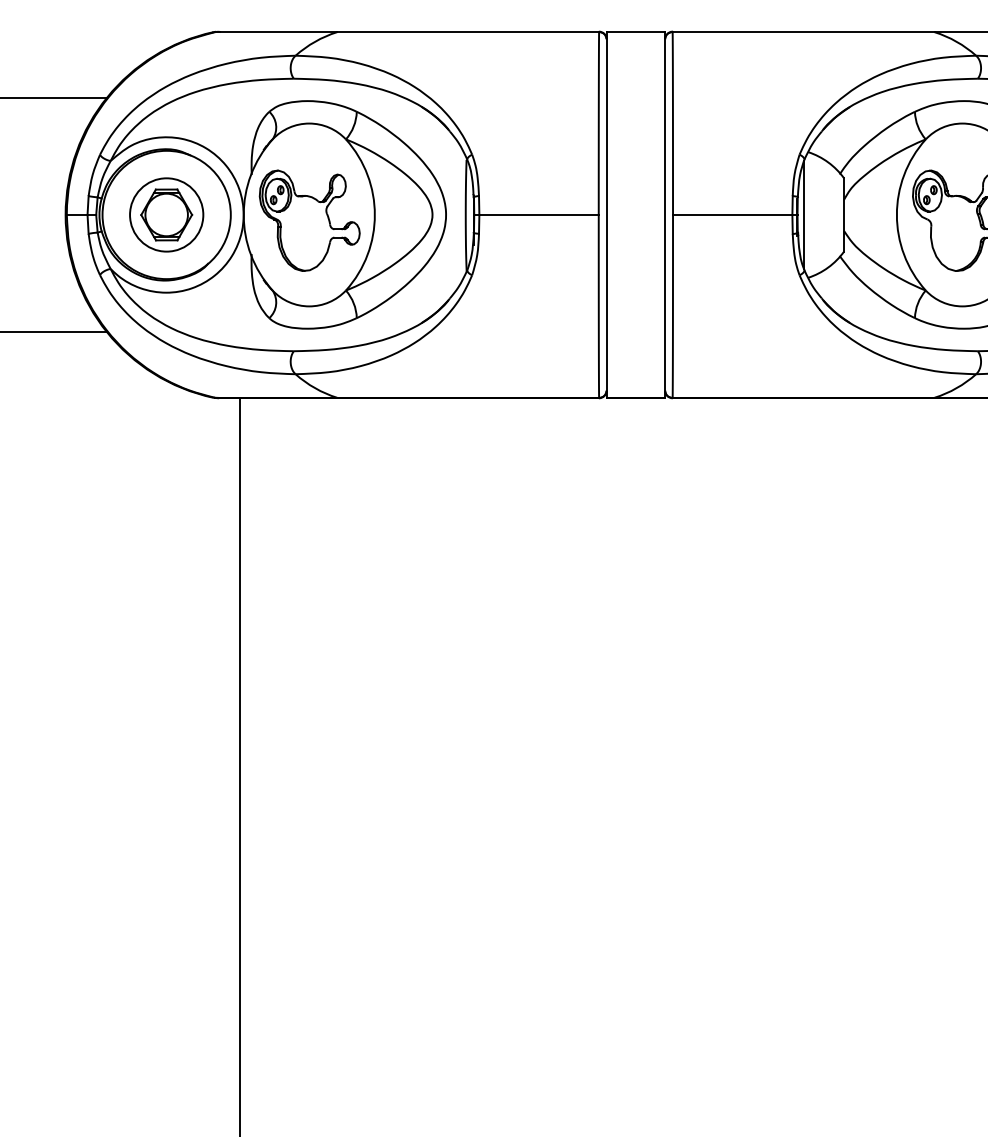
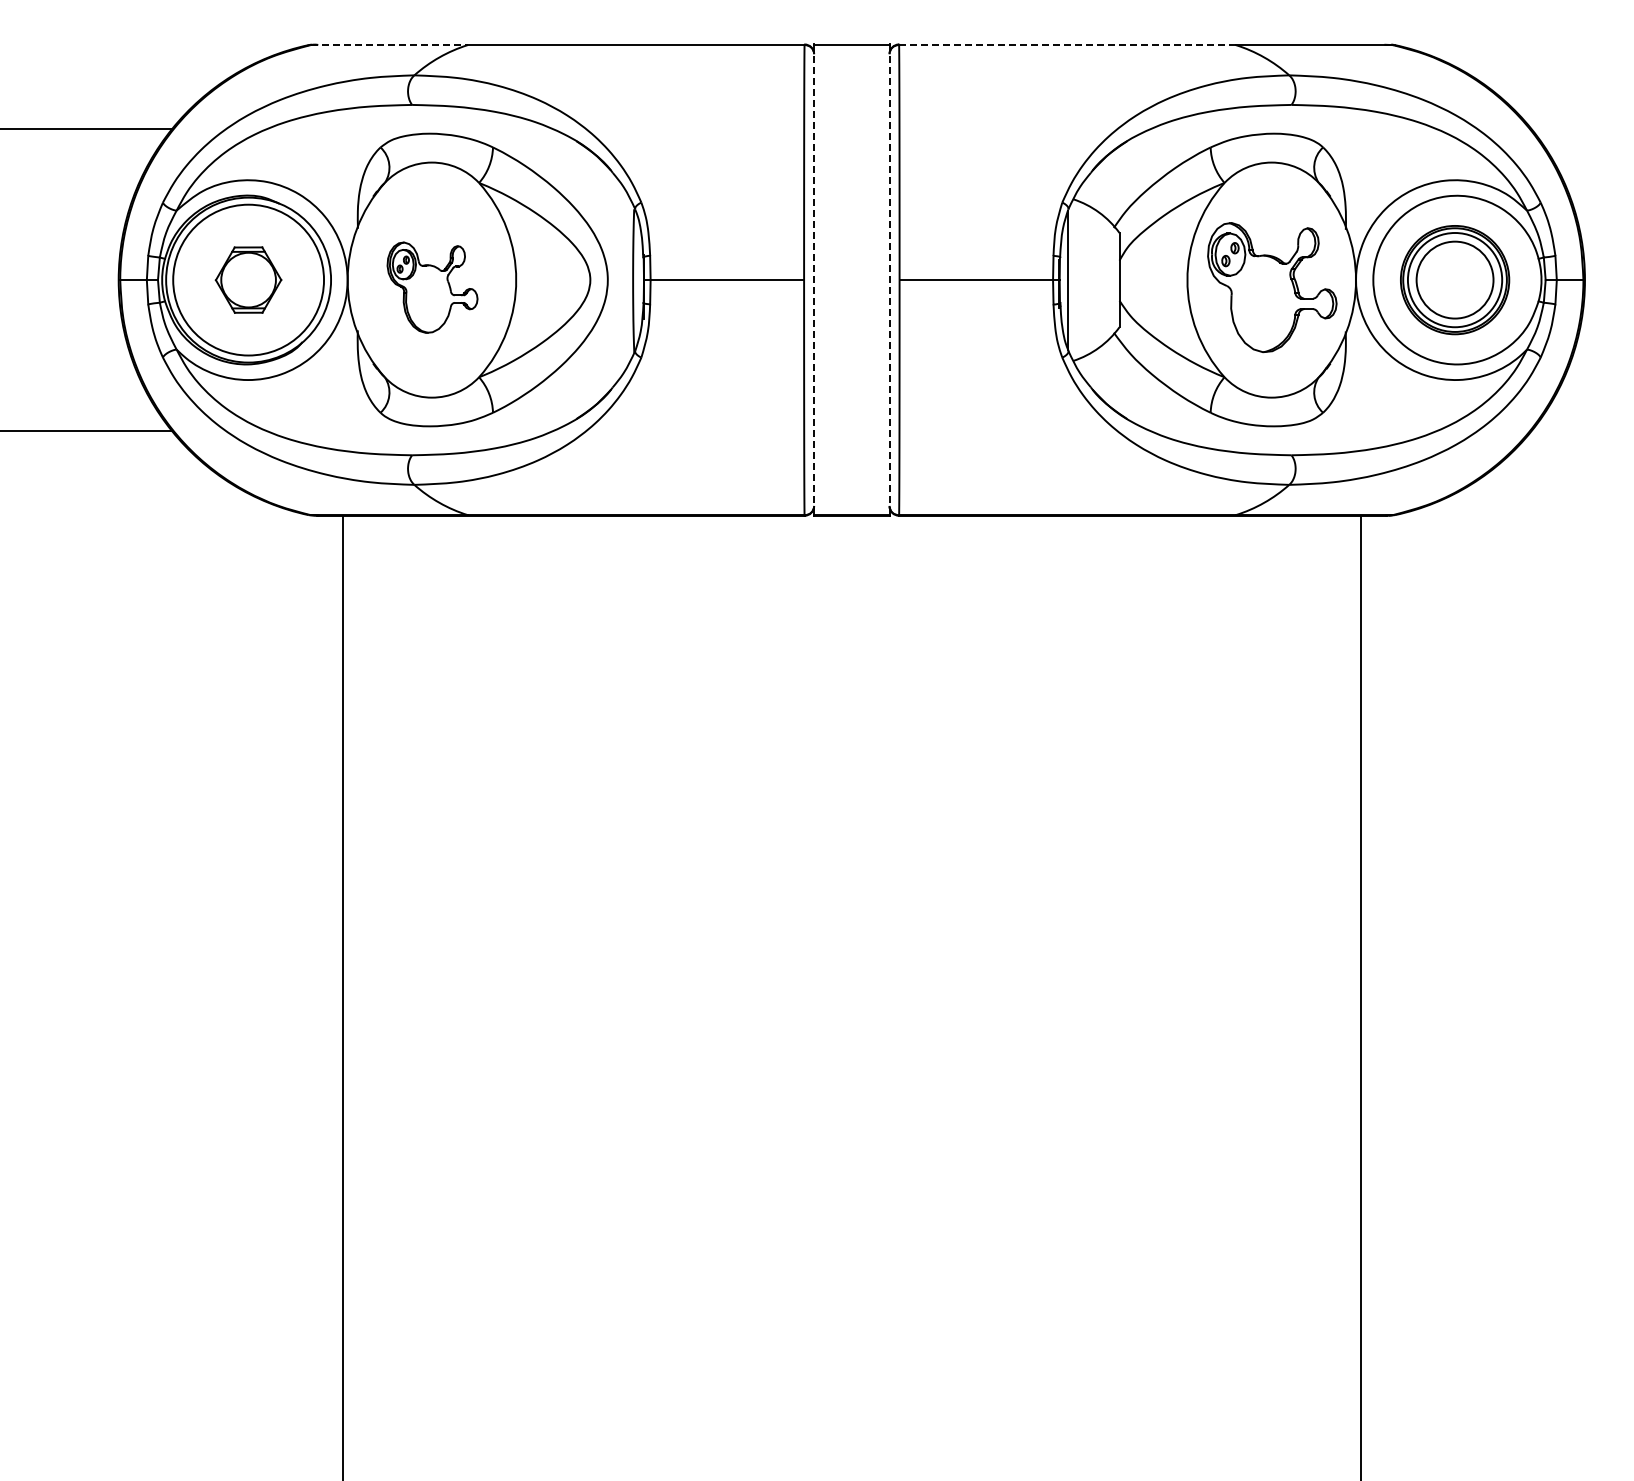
line: (276, 32) -> (389, 45), solid -> dashed
line: (804, 32) -> (1068, 45), solid -> dashed
circle: (166, 215) -> (248, 280), size x1.6
line: (606, 215) -> (814, 280), solid -> dashed
line: (665, 215) -> (889, 280), solid -> dashed
part: (309, 220) -> (432, 287), size x0.7

